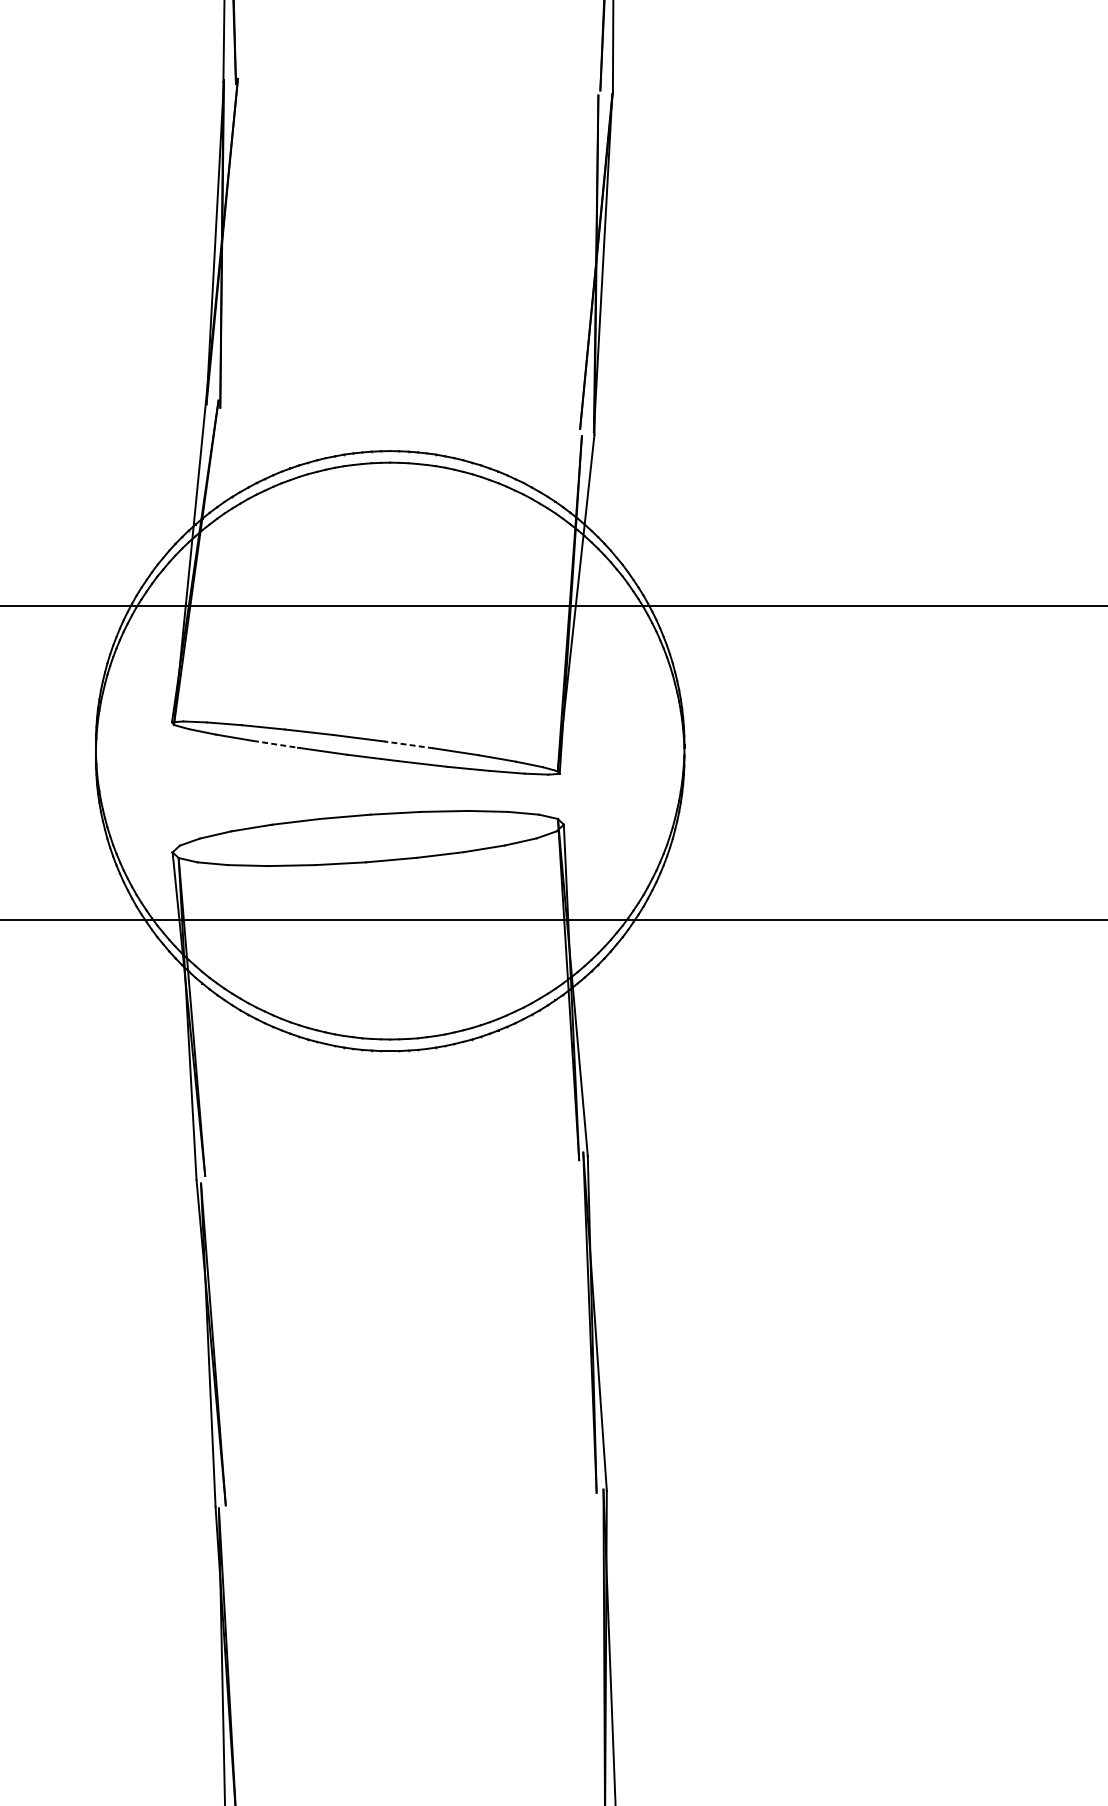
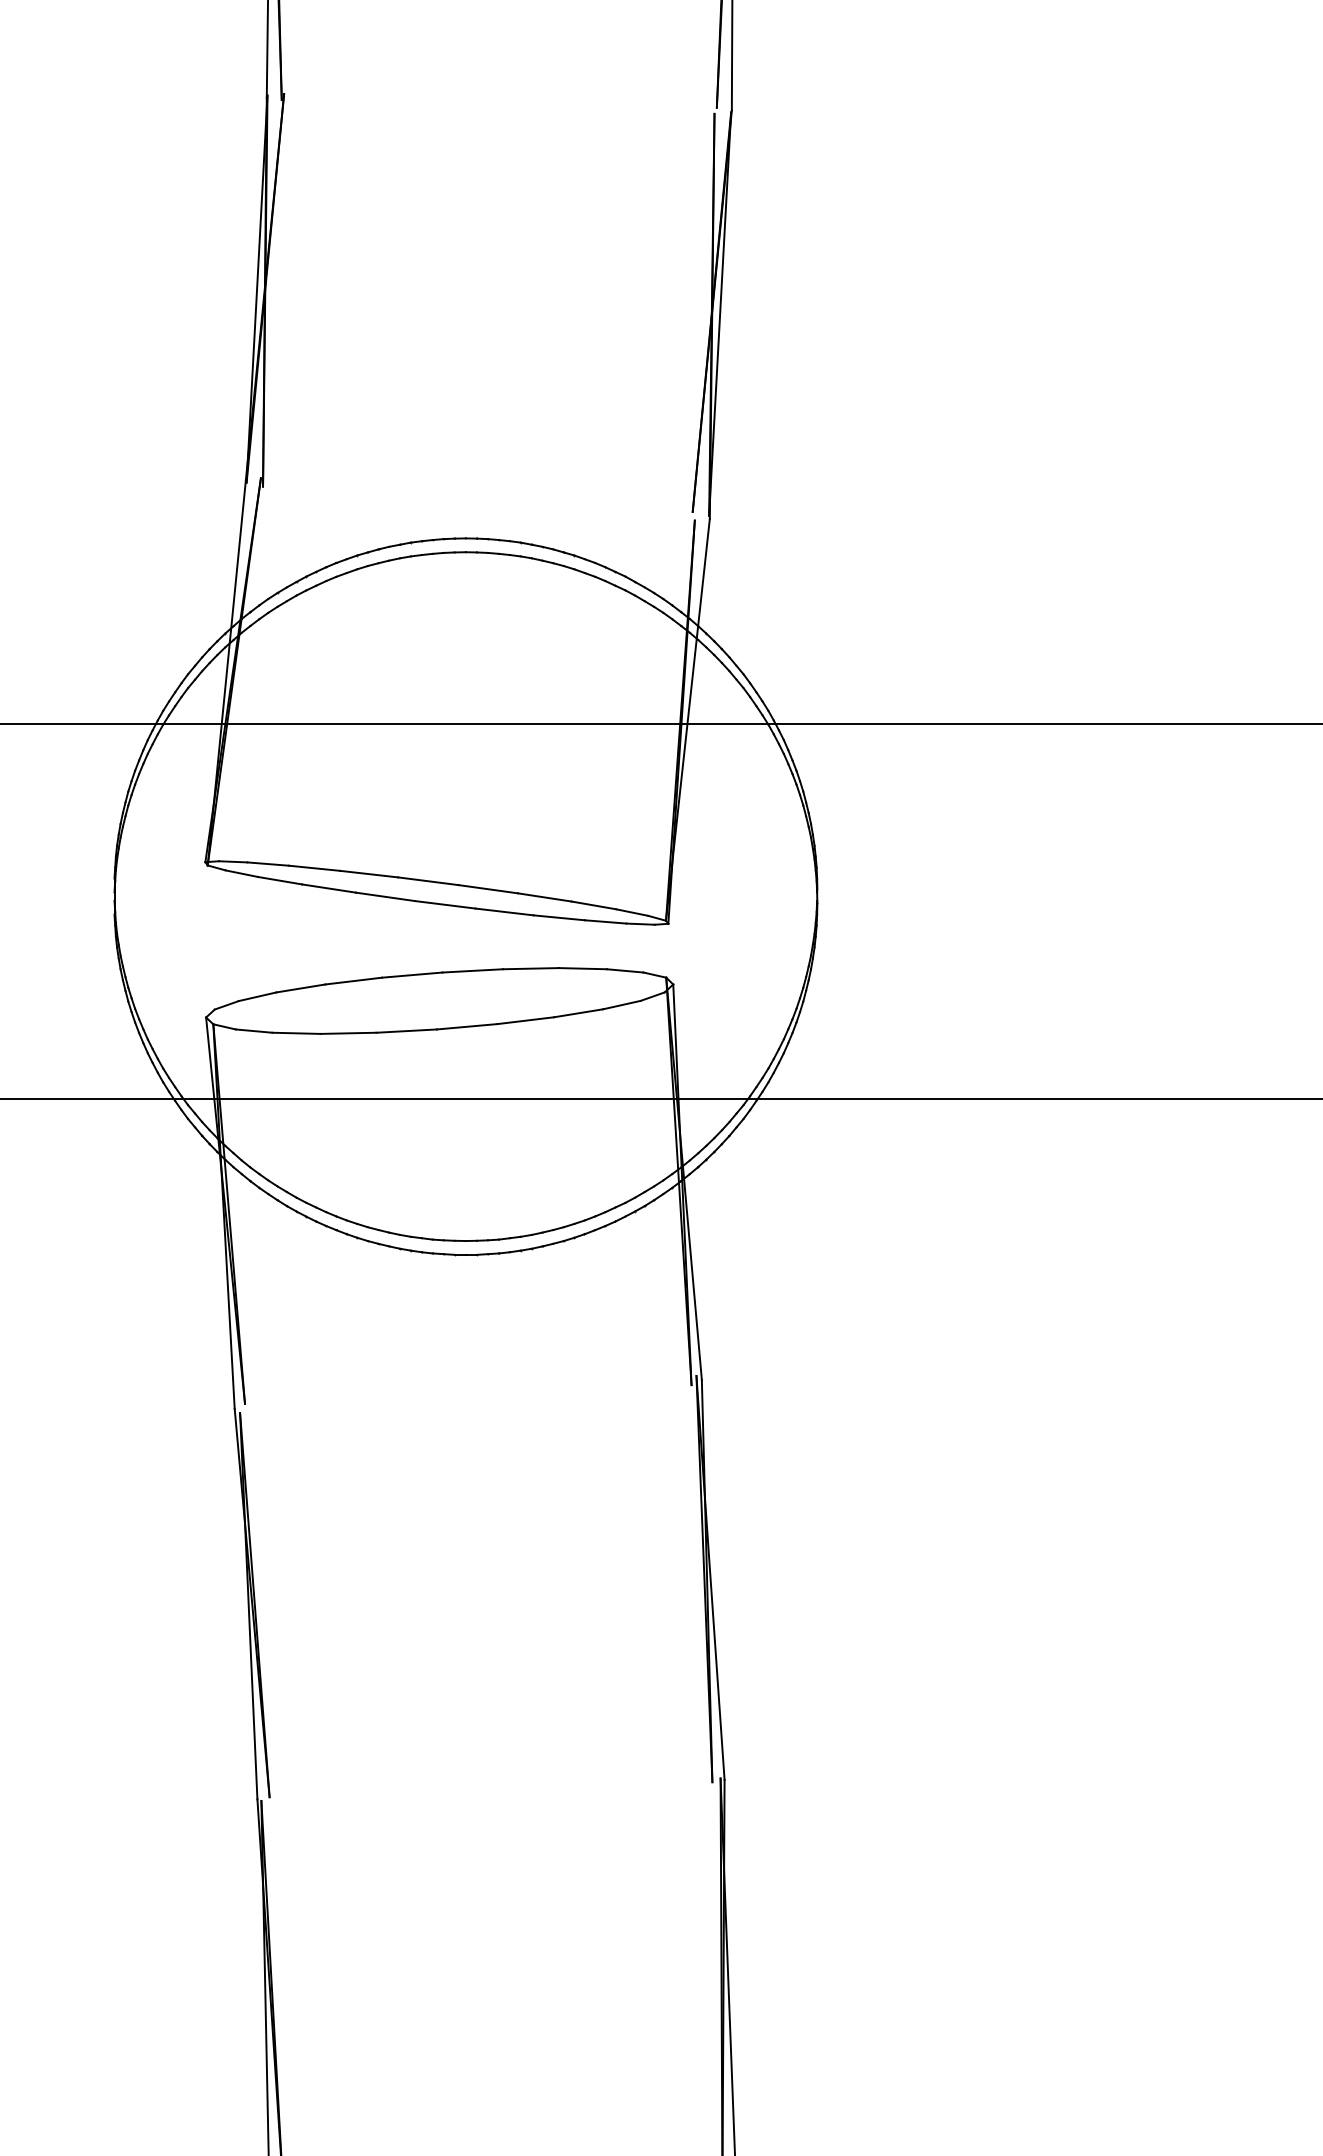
line: (275, 744) -> (329, 888), dashed -> solid
line: (409, 745) -> (488, 889), dashed -> solid

